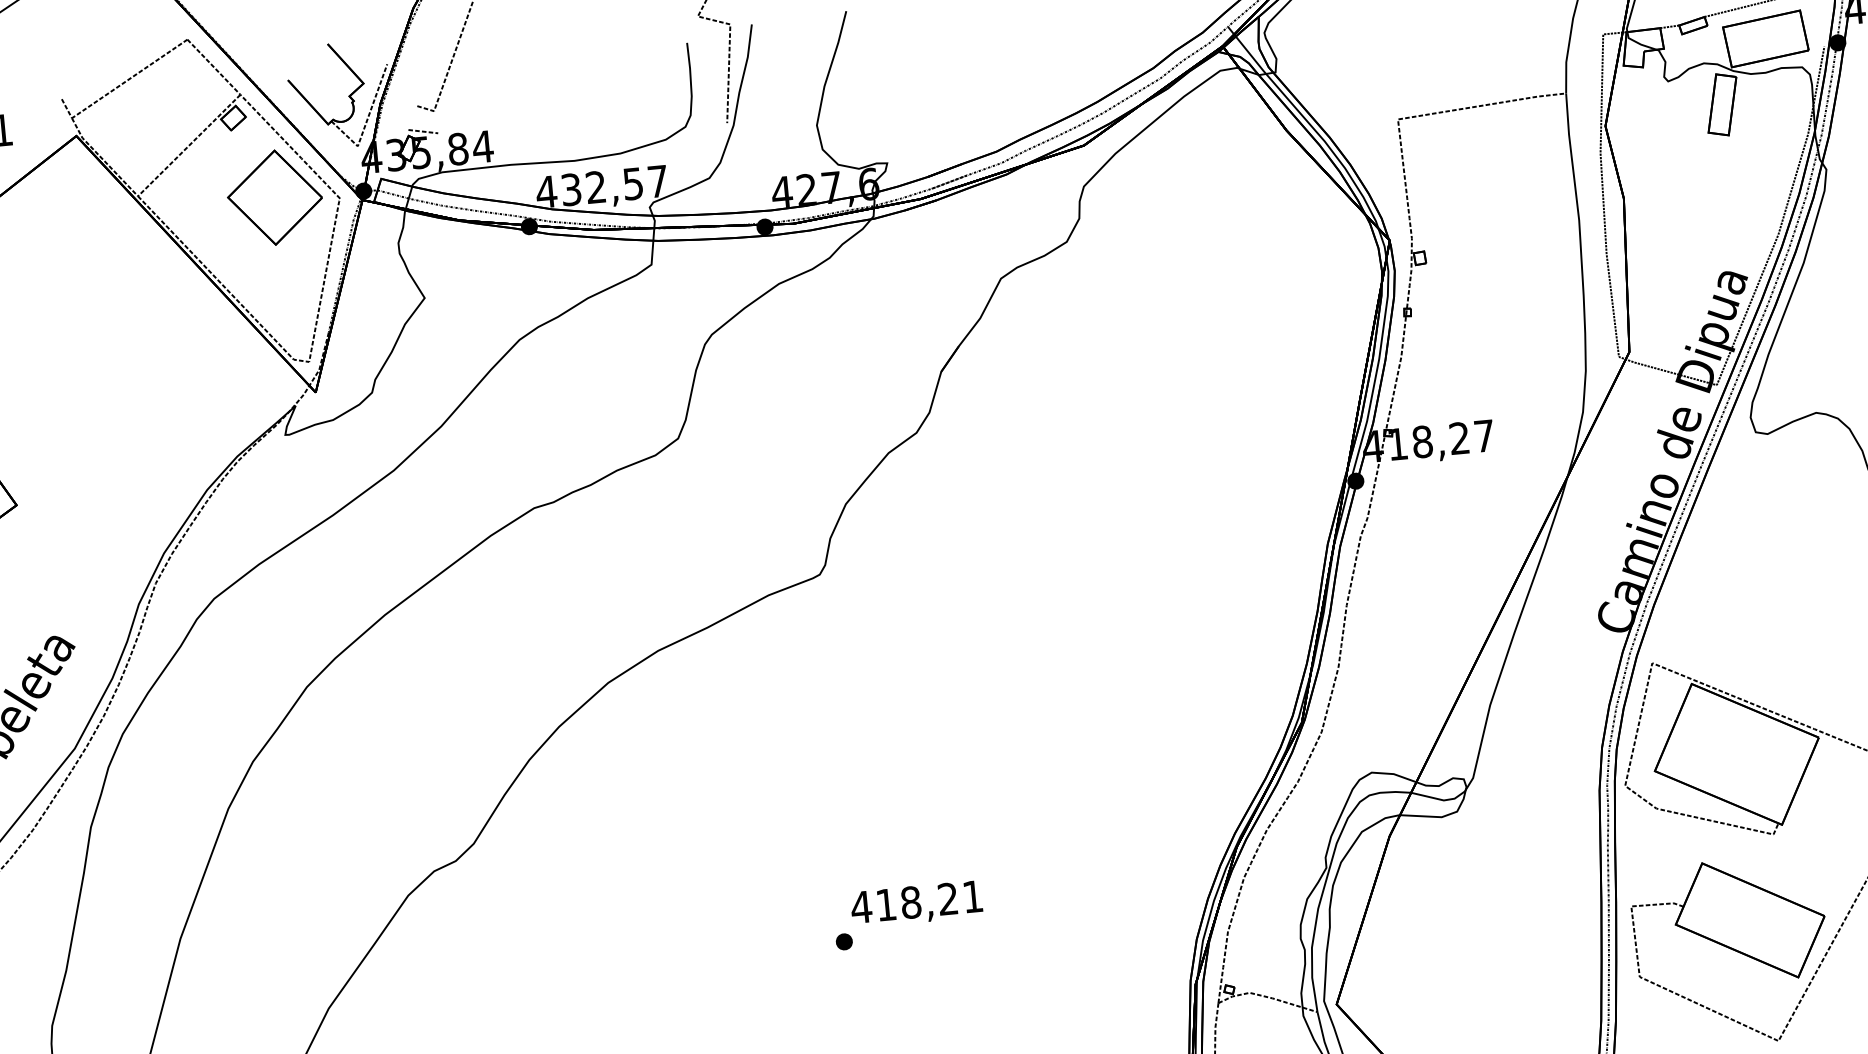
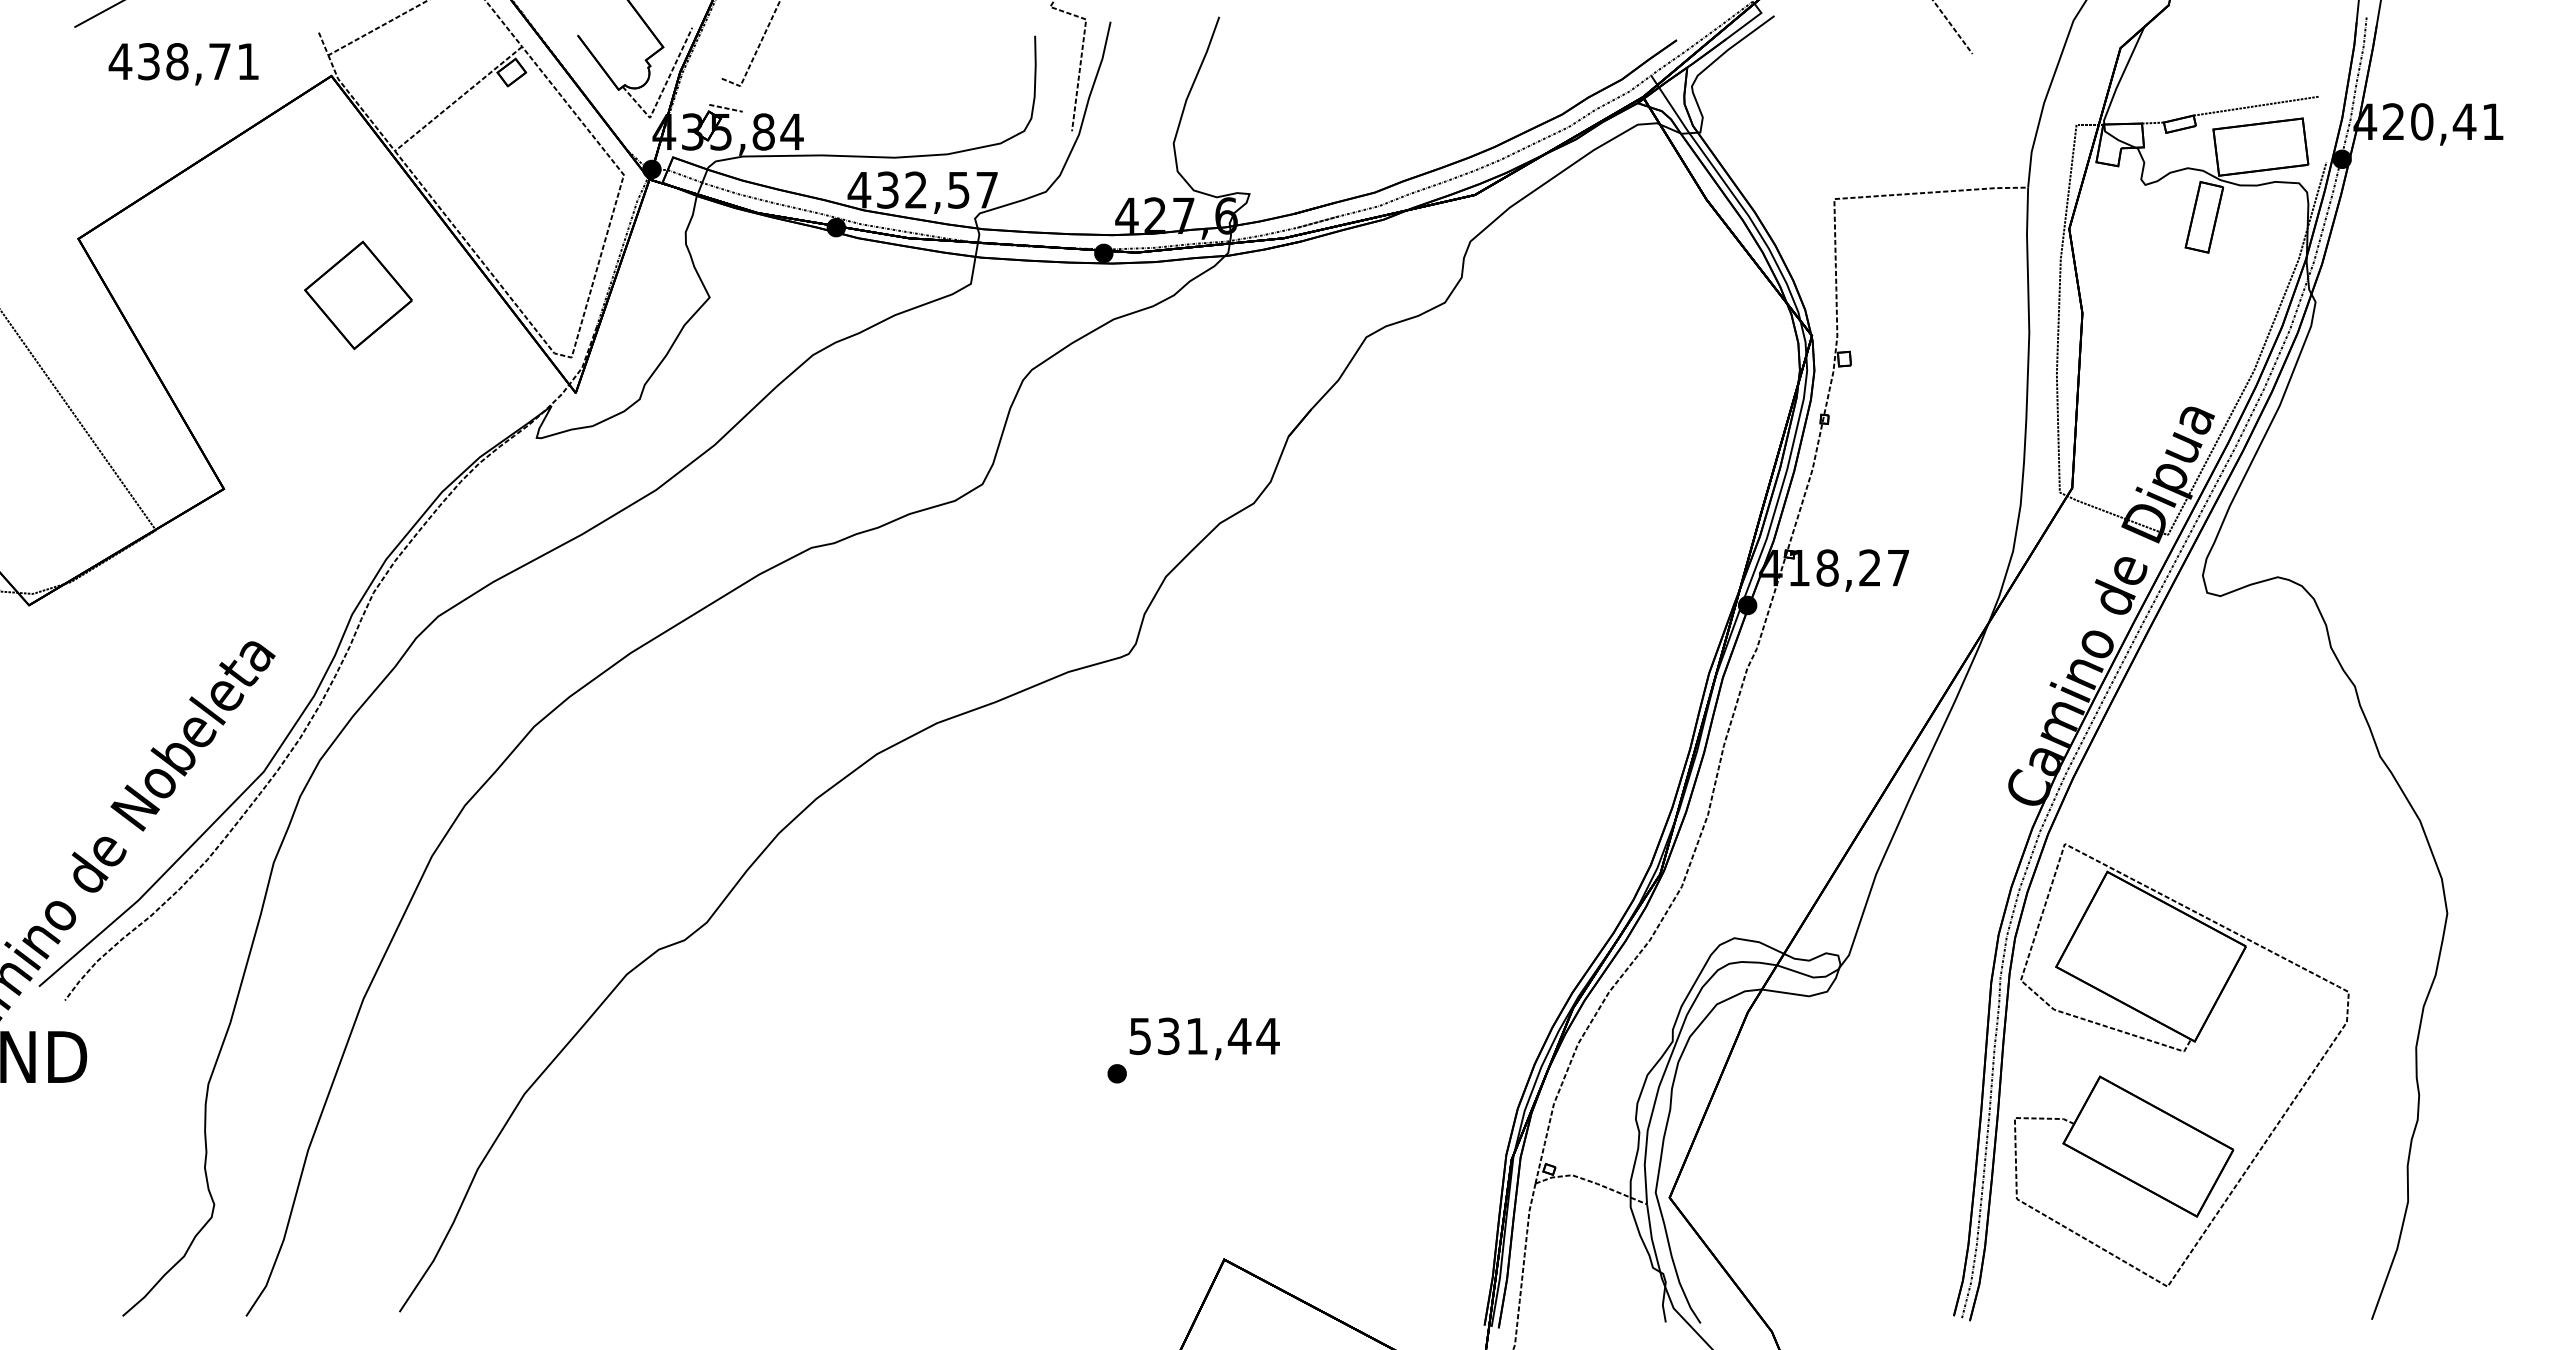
part: (275, 197) -> (358, 295), moved
text: (916, 902) -> (1203, 1036), 418,21 -> 531,44

